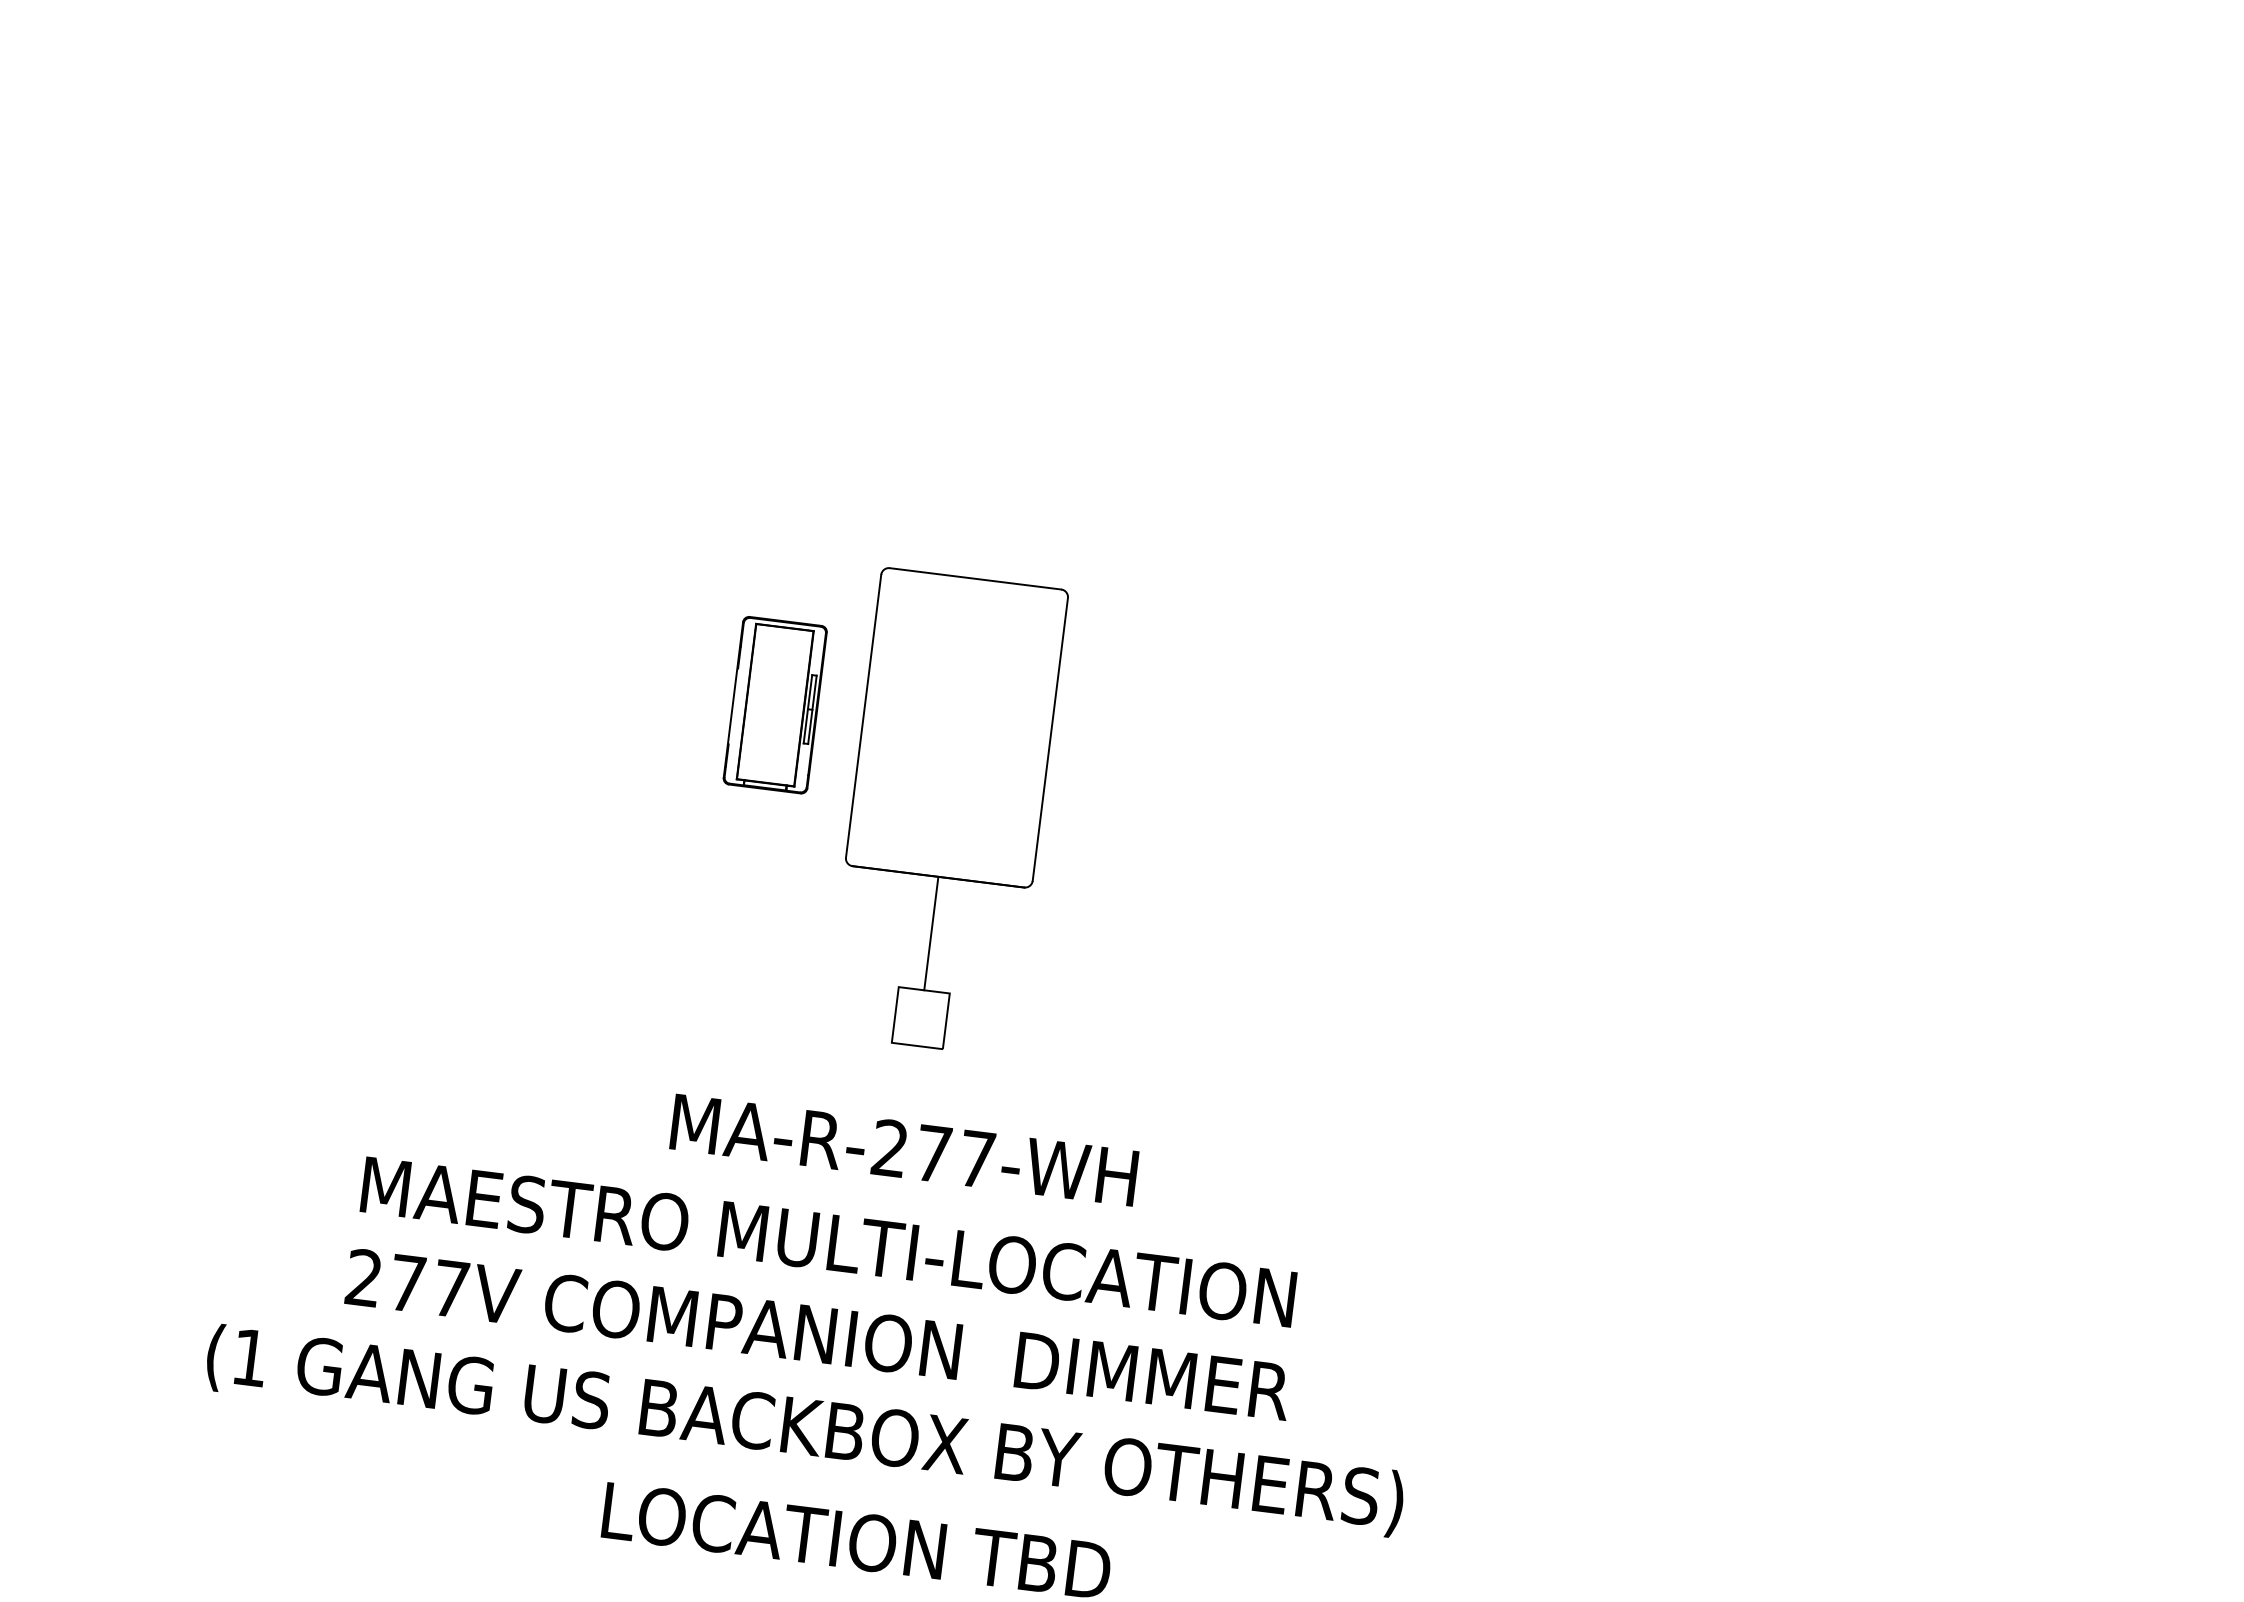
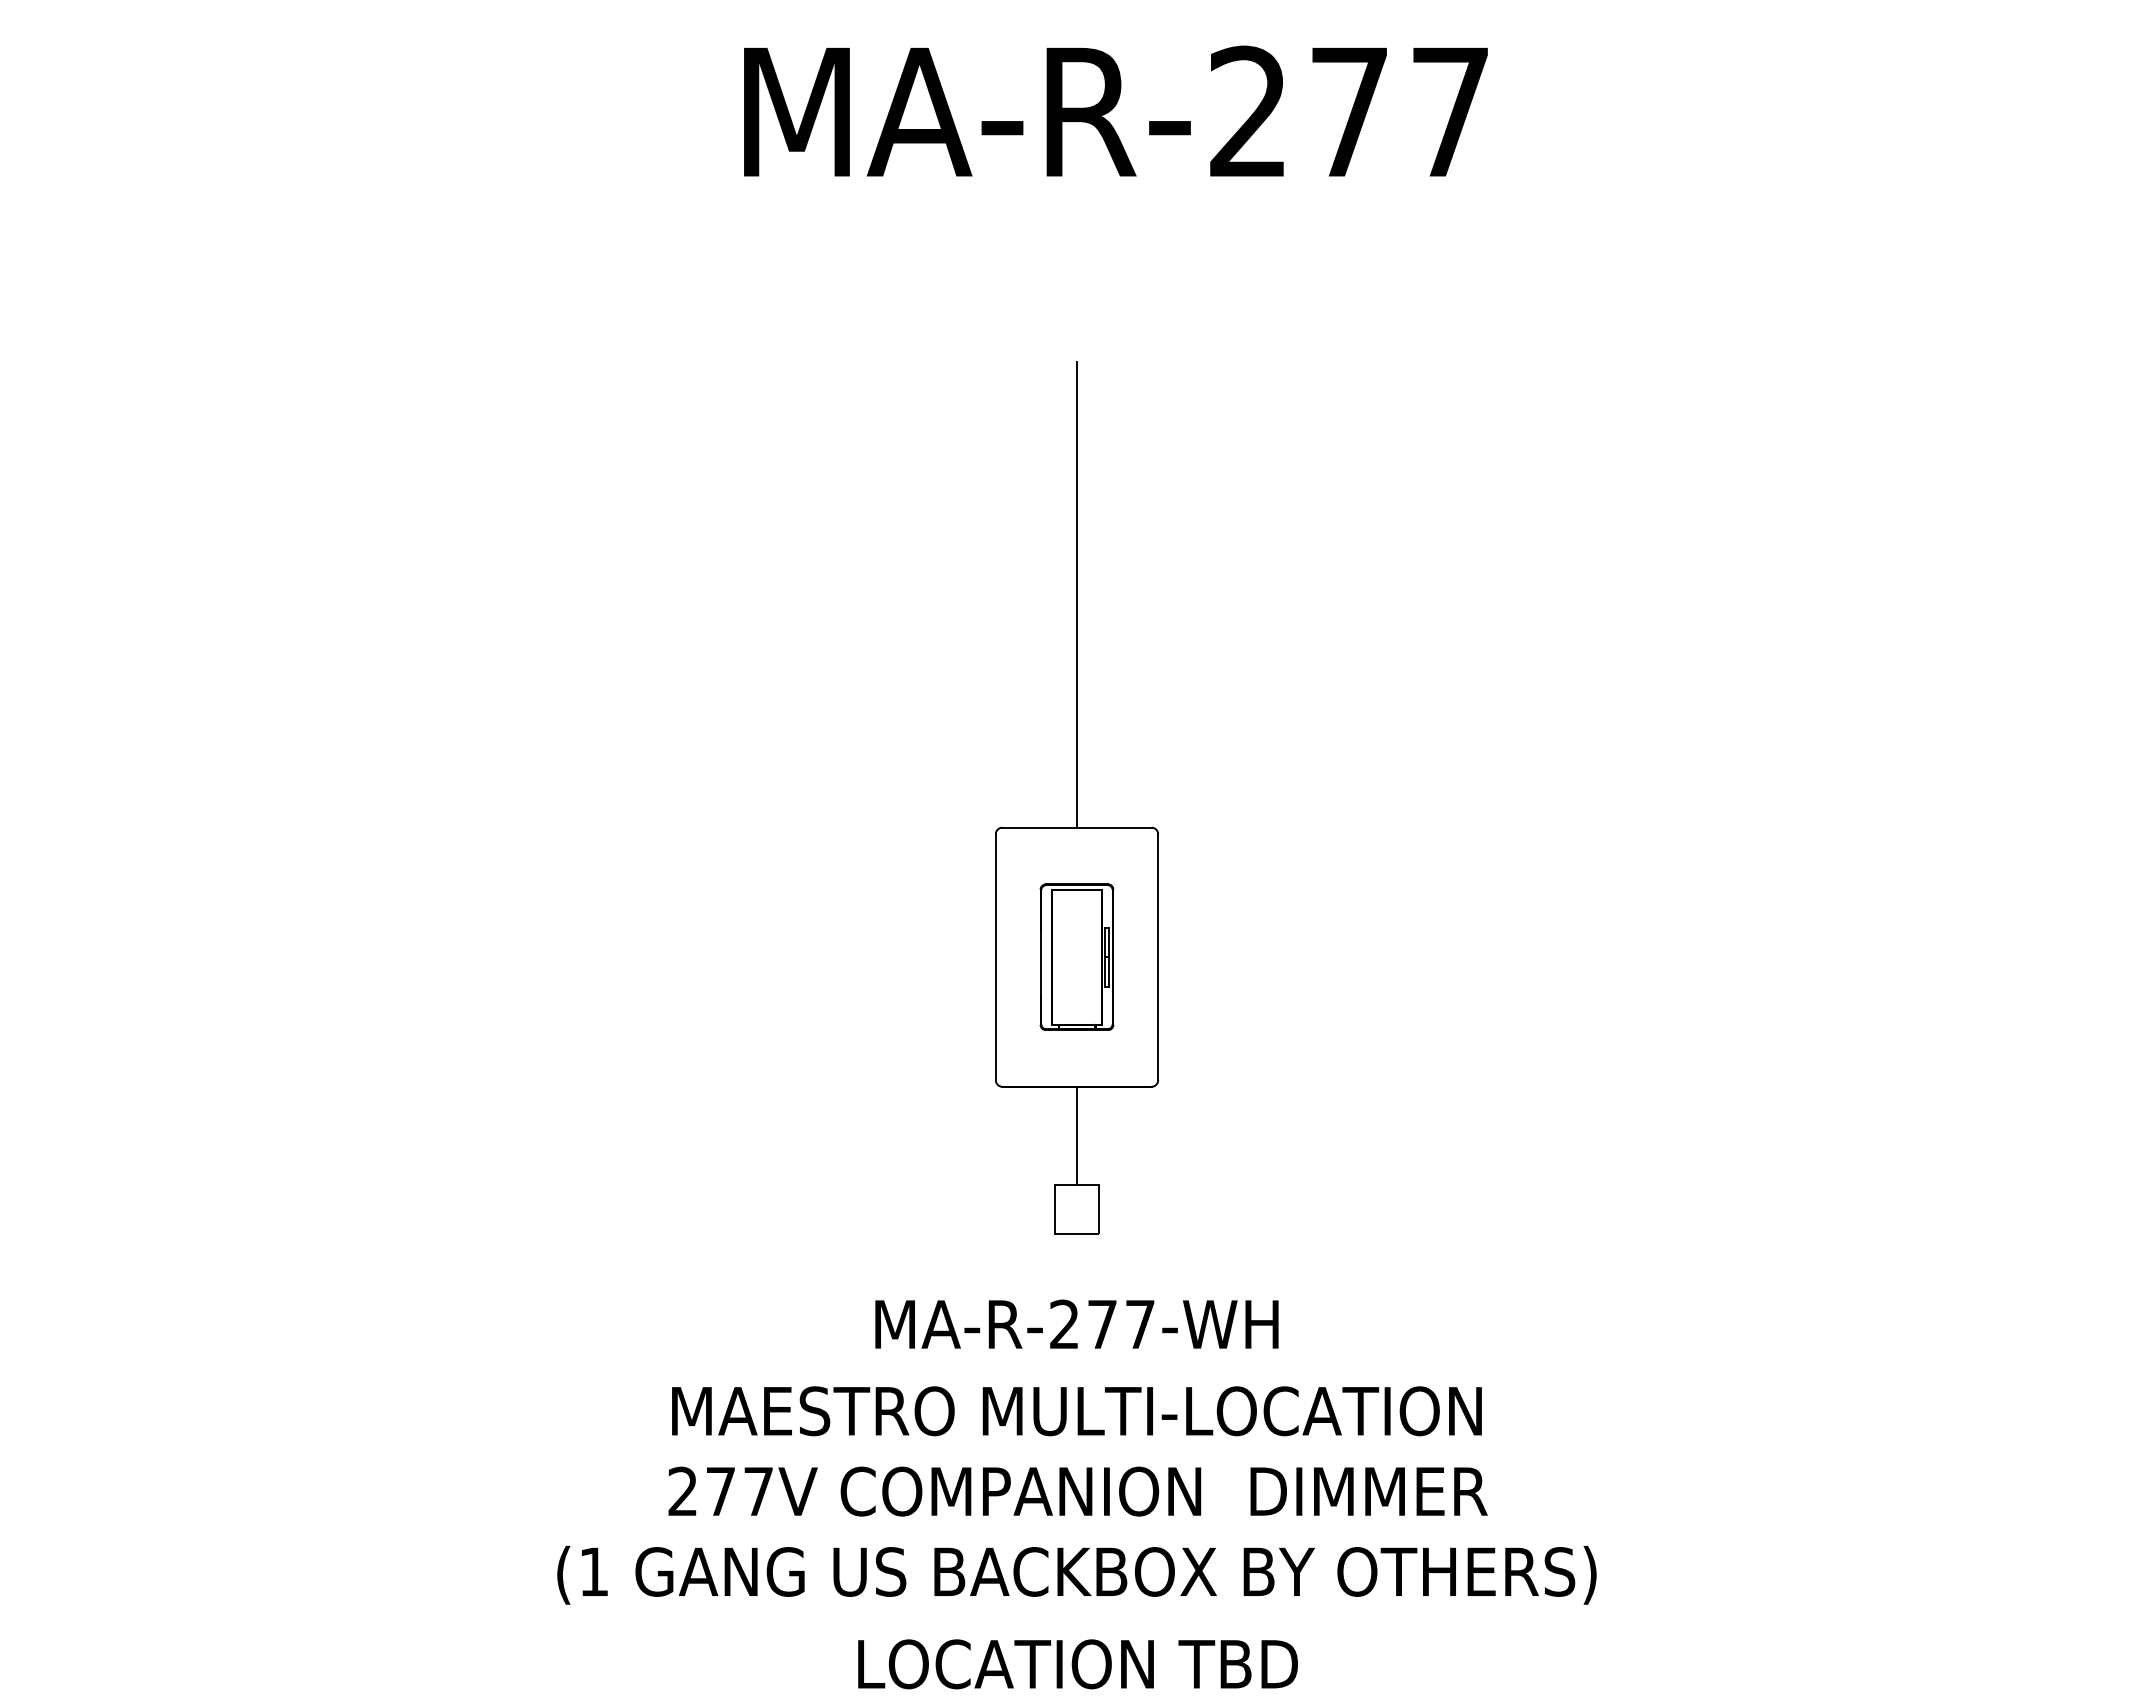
line: (1008, 310) -> (1076, 594), added
part: (774, 704) -> (1076, 956), moved
text: (816, 1338) -> (1076, 1495), moved

